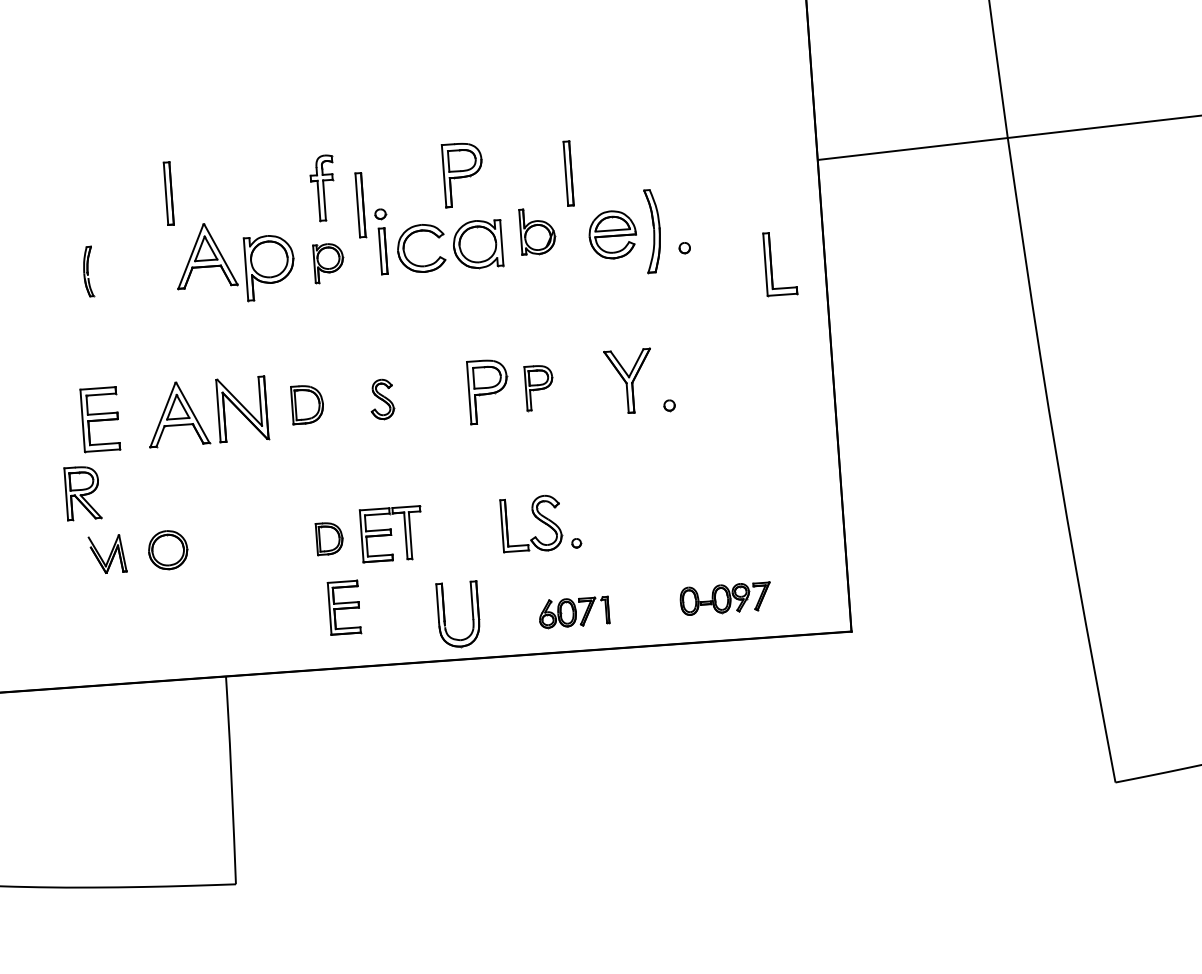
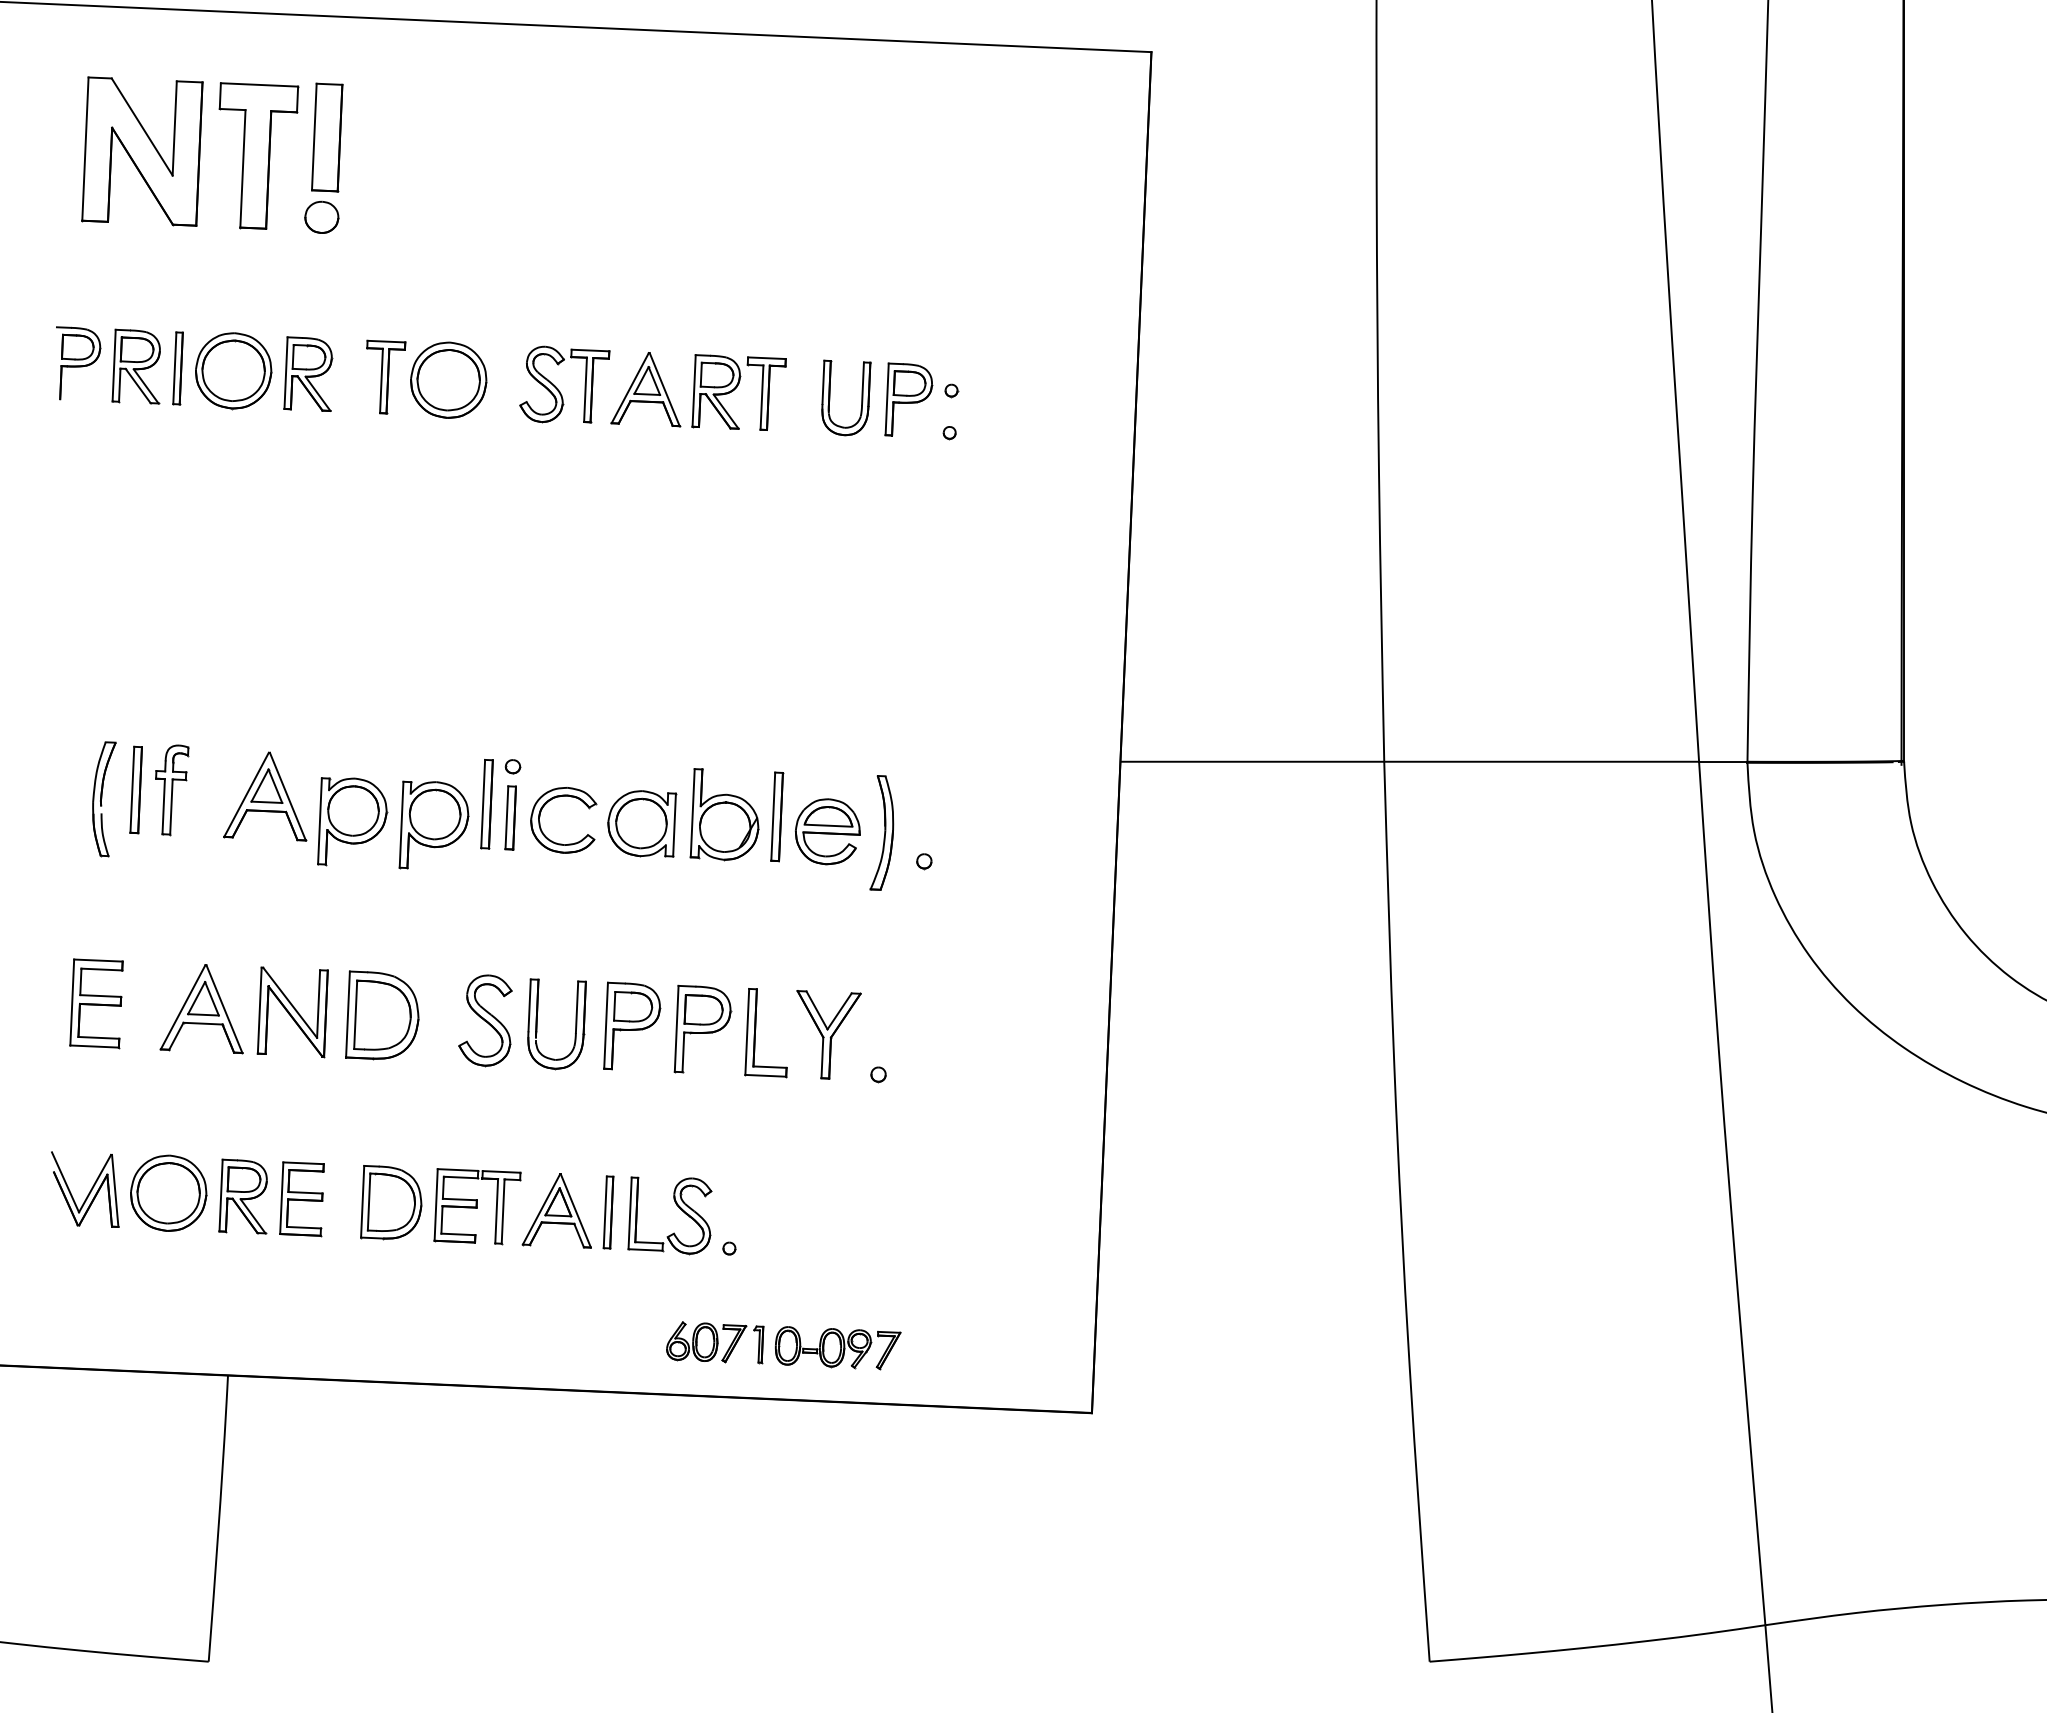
part: (463, 173) -> (632, 724), removed
part: (568, 173) -> (777, 816), moved
part: (323, 188) -> (172, 790), moved
part: (168, 193) -> (135, 789), moved
part: (360, 205) -> (486, 804), moved
part: (536, 230) -> (724, 814), size x1.43
part: (328, 262) -> (433, 824), size x1.67
part: (771, 262) -> (756, 1029), moved
part: (89, 271) -> (104, 799), size x1.67
part: (538, 386) -> (702, 1028), size x1.43
part: (381, 399) -> (485, 1020), size x1.67
part: (307, 404) -> (382, 1015), size x1.67
part: (81, 493) -> (242, 1196), moved
part: (486, 527) -> (608, 1212), added
part: (448, 530) -> (556, 1210), added
part: (329, 538) -> (391, 1202), size x1.67
part: (167, 549) -> (168, 1192), size x1.43
part: (107, 554) -> (85, 1189), size x1.43
part: (725, 599) -> (837, 1348), moved
part: (344, 608) -> (301, 1199), moved
part: (444, 616) -> (537, 1024), moved

